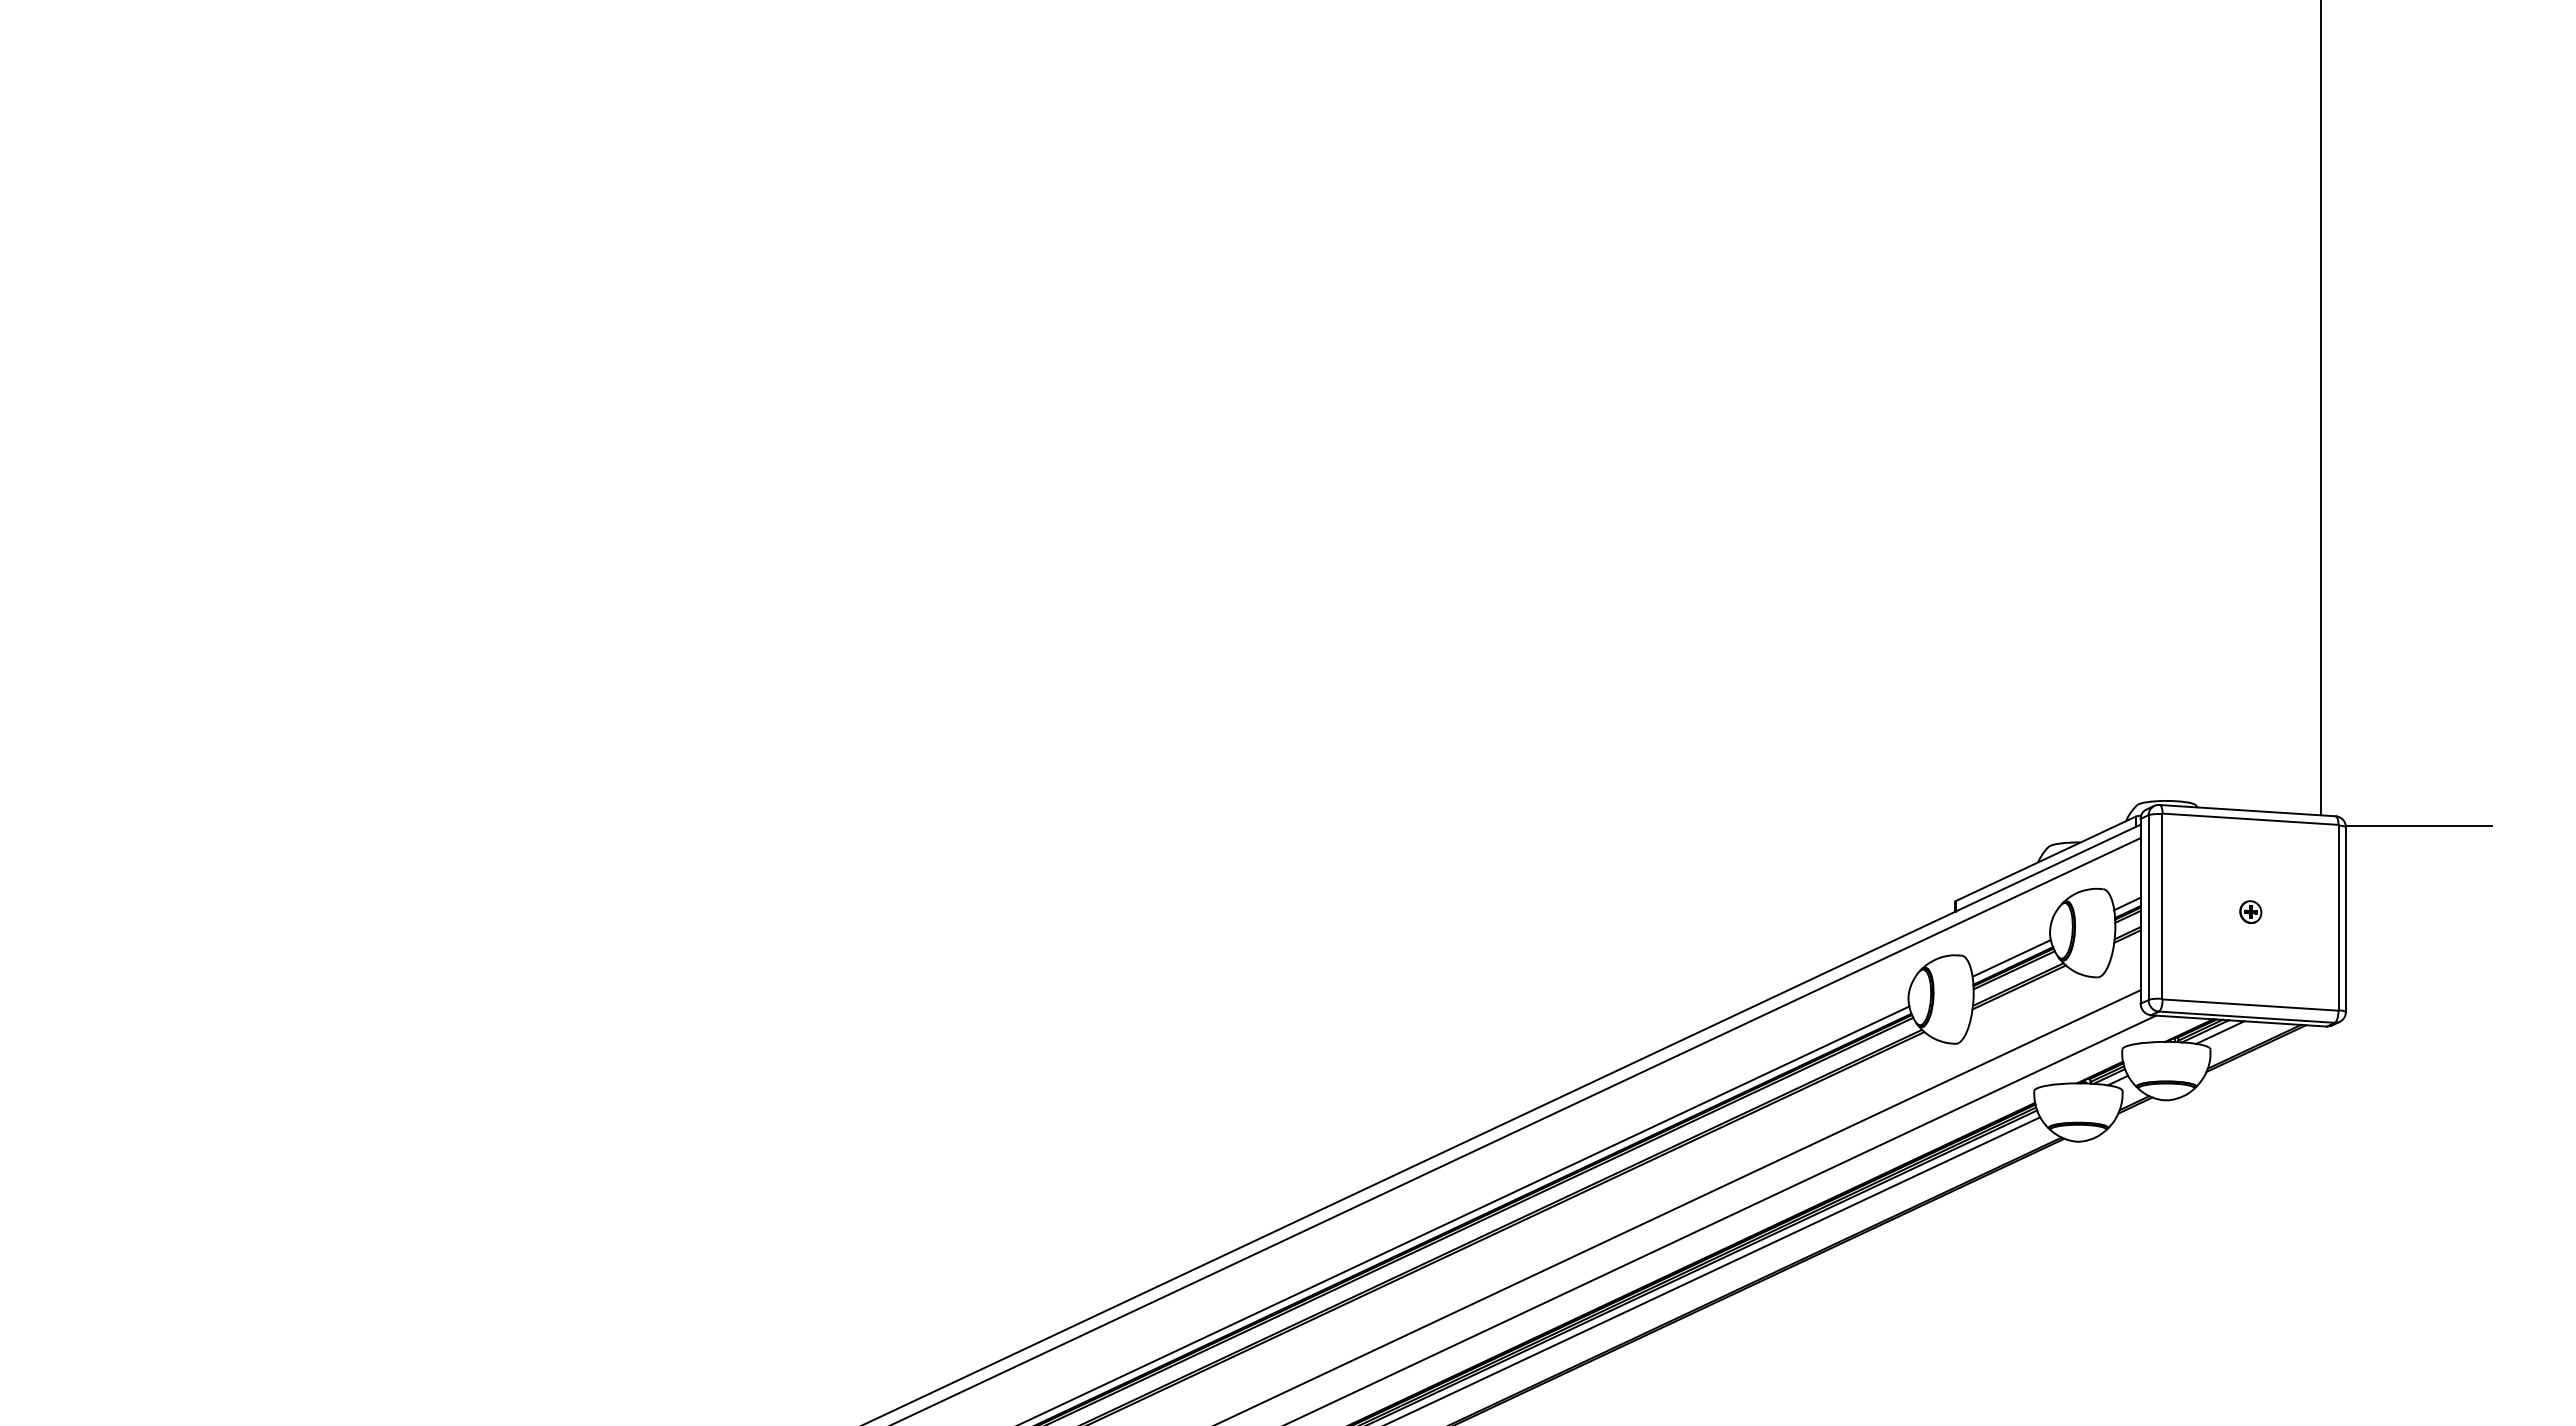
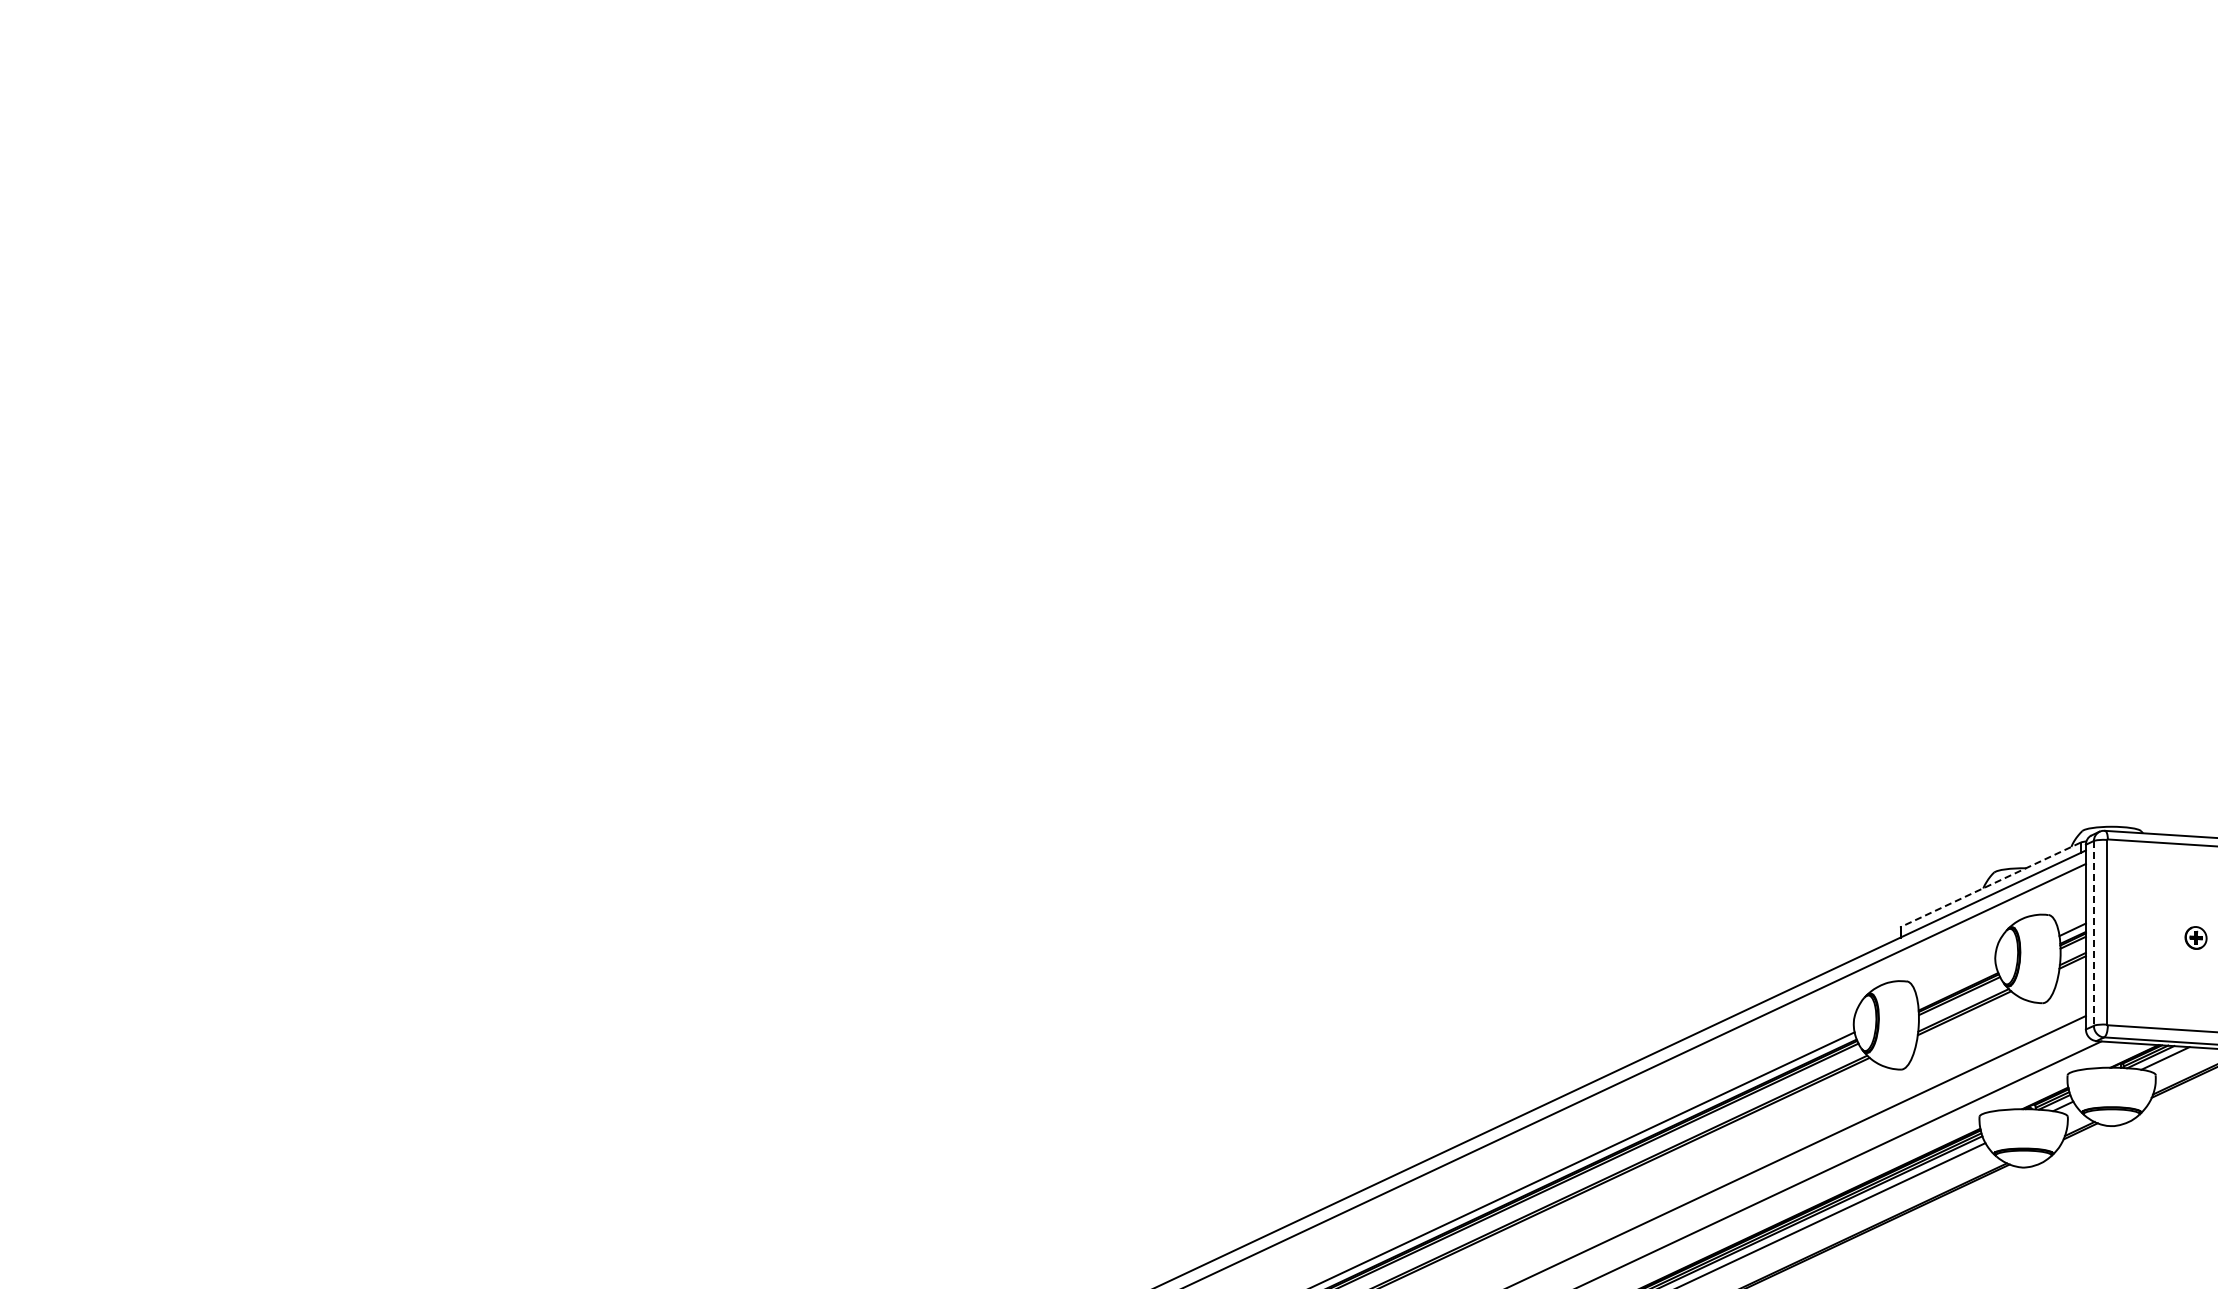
line: (2045, 859) -> (1990, 885), solid -> dashed
line: (2148, 908) -> (2093, 934), solid -> dashed
line: (2011, 958) -> (1956, 984), removed

